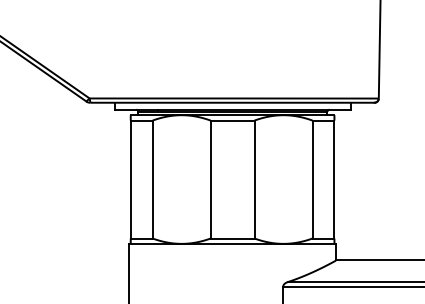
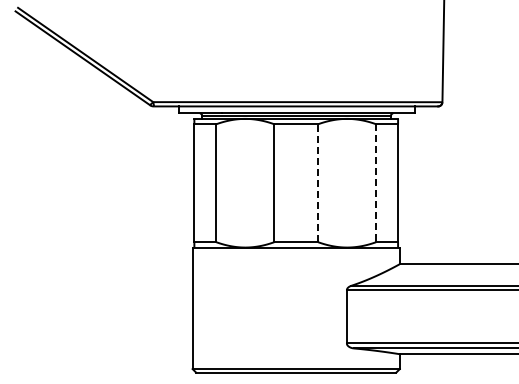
line: (254, 179) -> (318, 183), solid -> dashed
line: (312, 179) -> (376, 183), solid -> dashed

